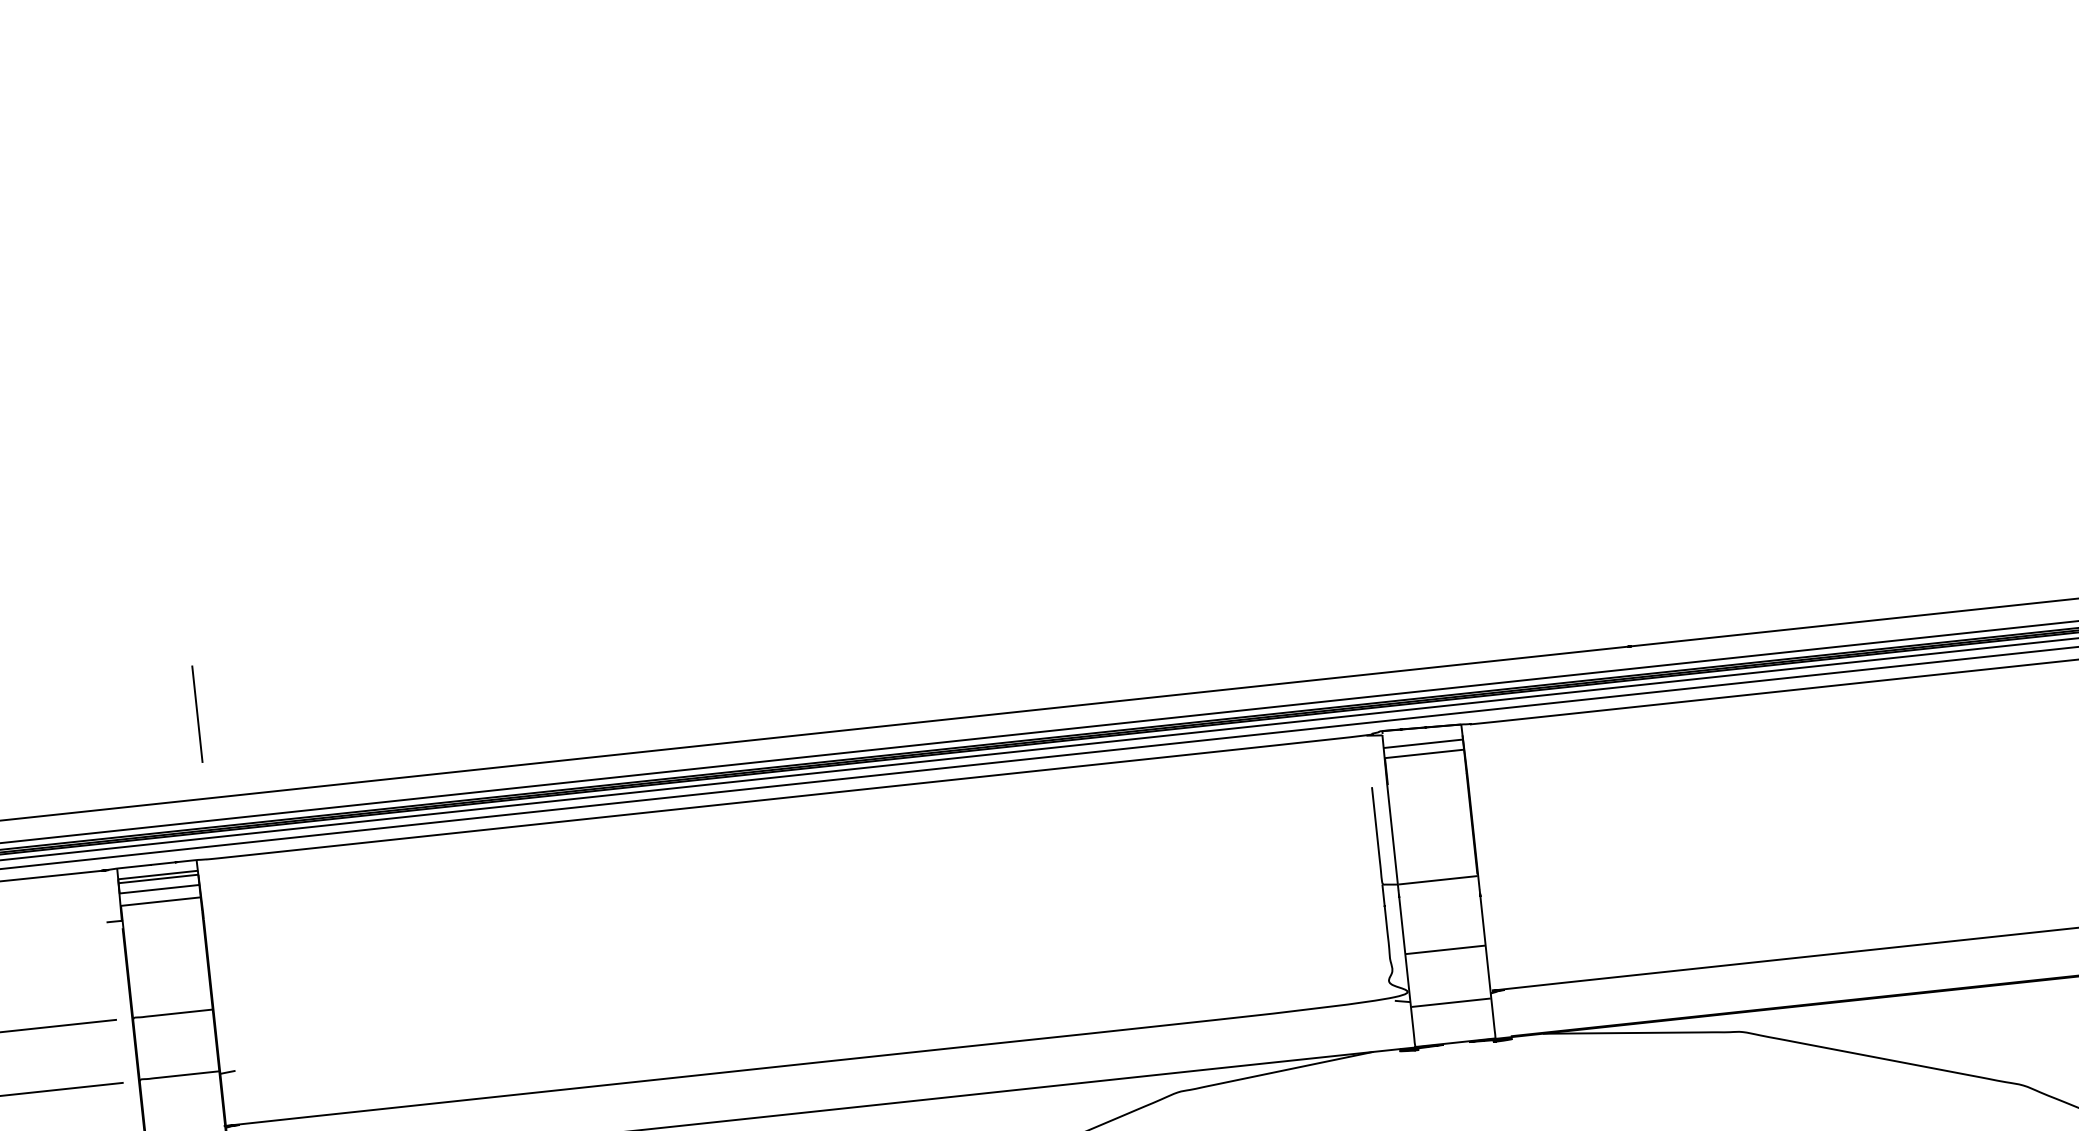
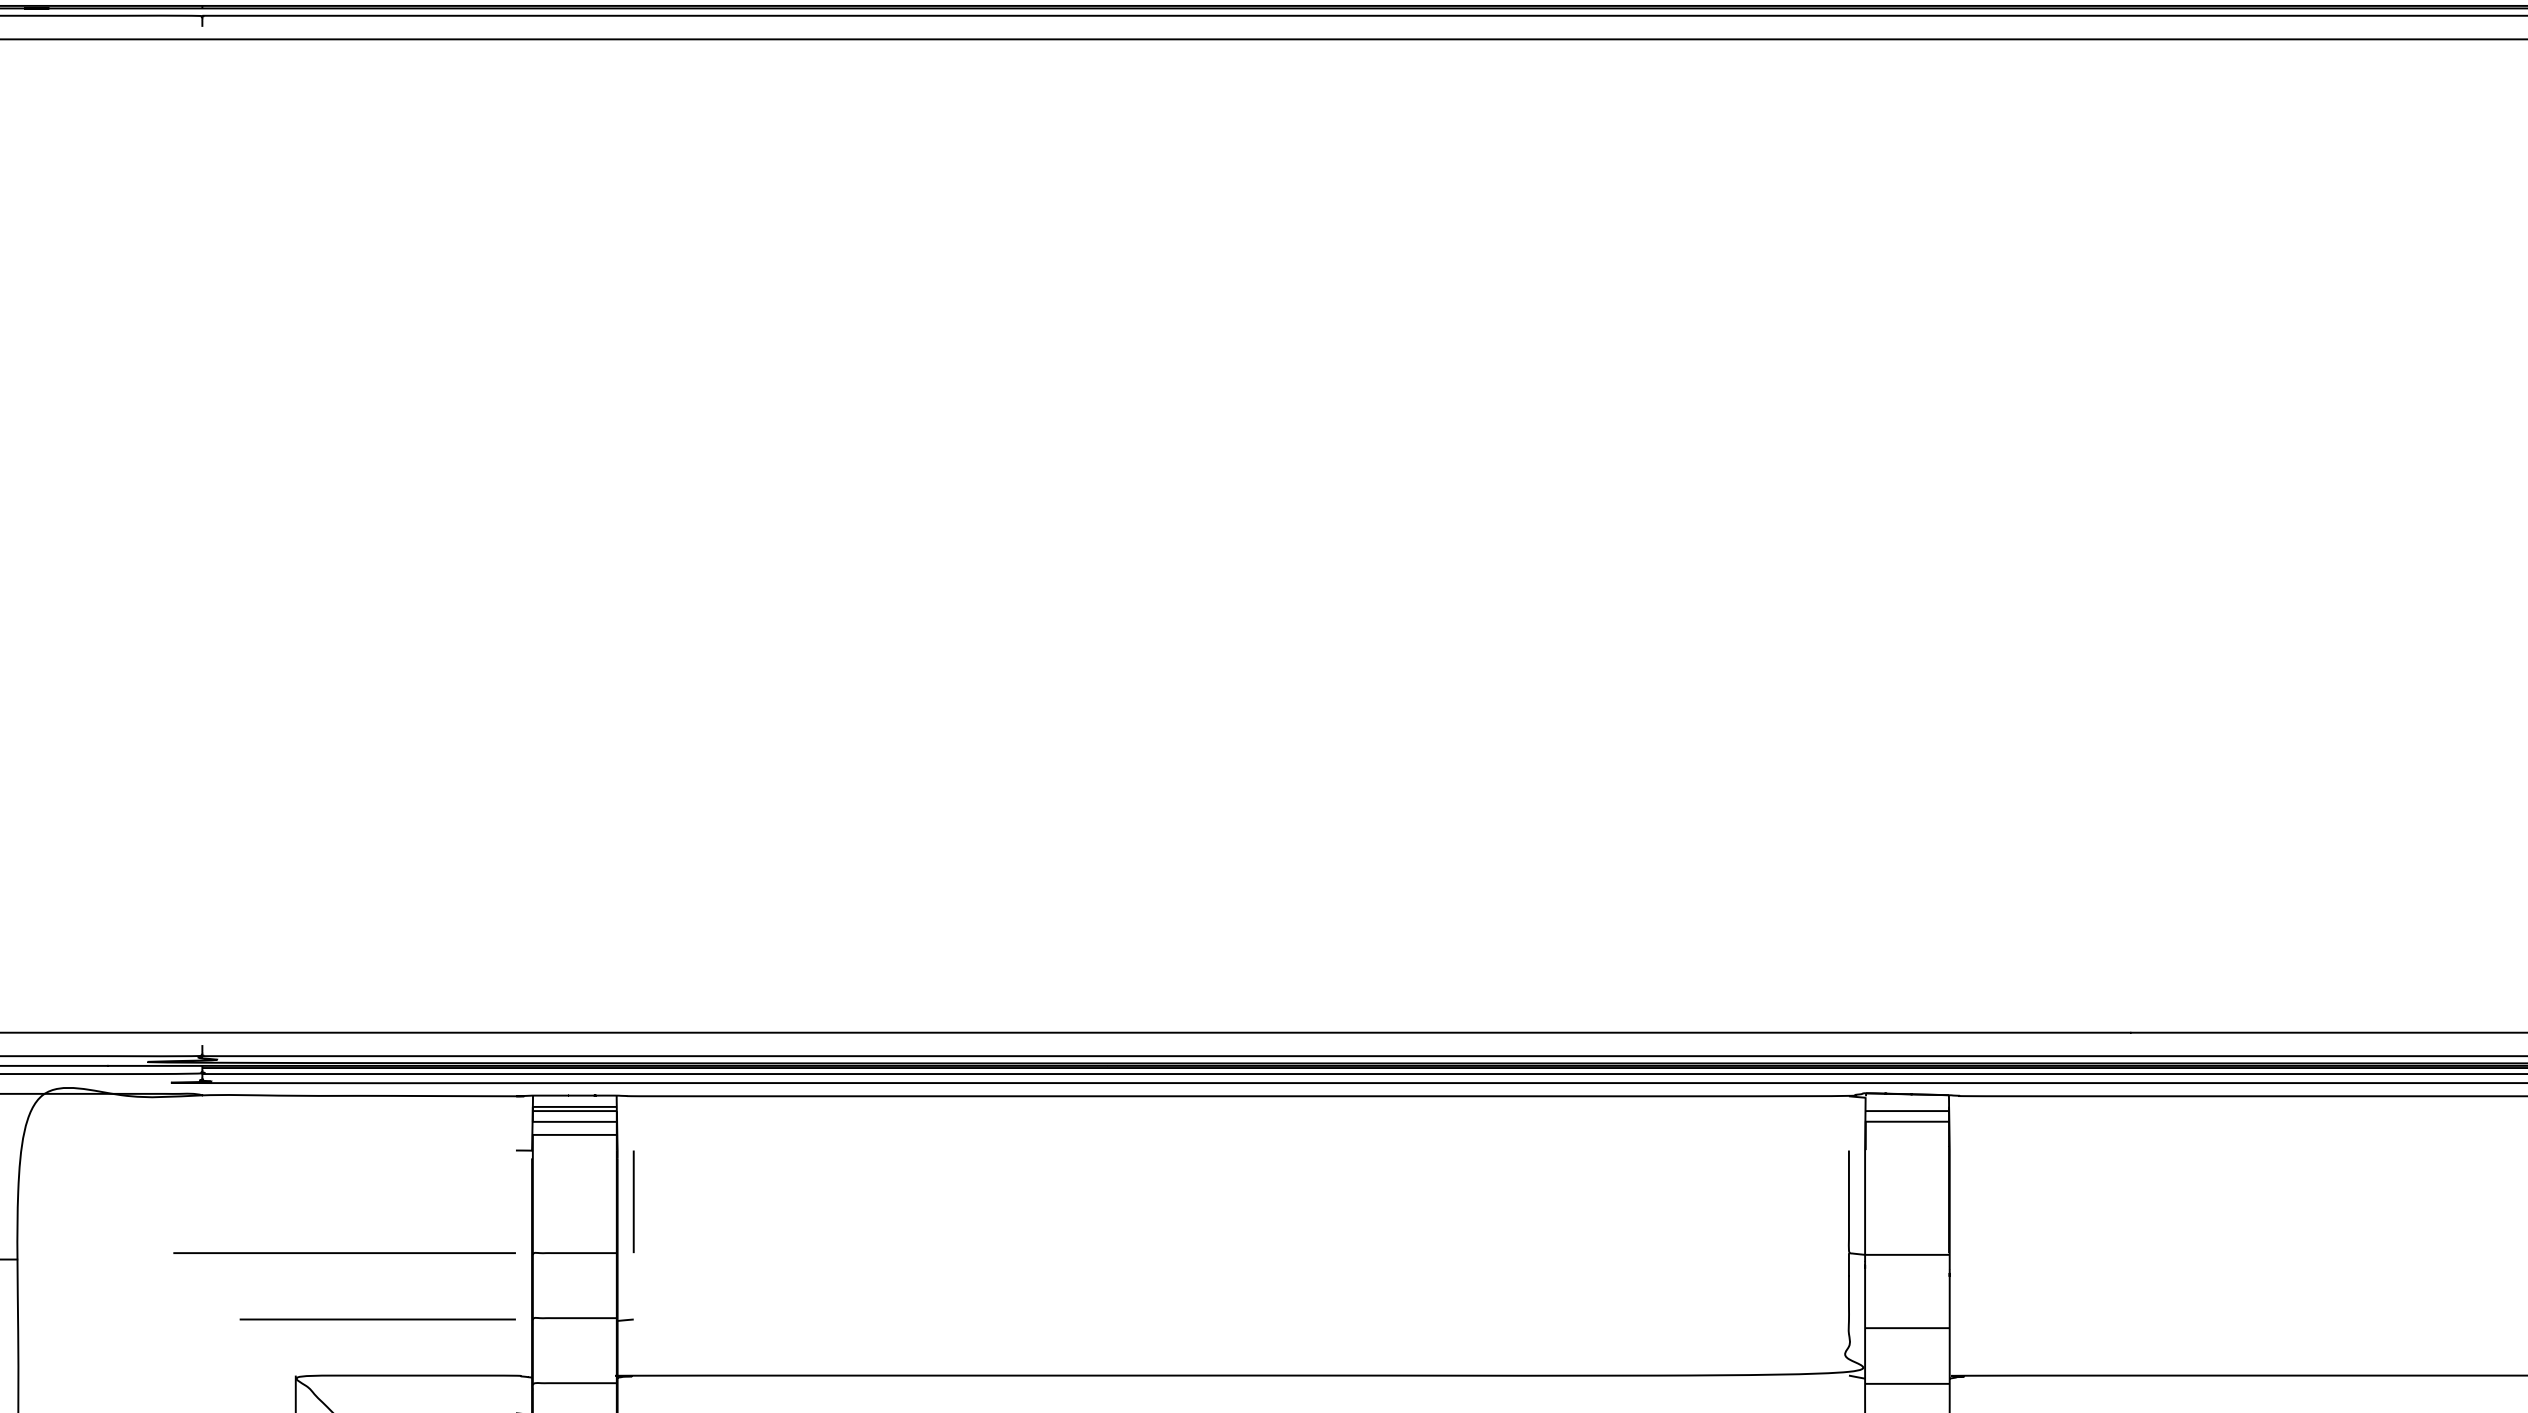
line: (197, 713) -> (633, 1201), moved

